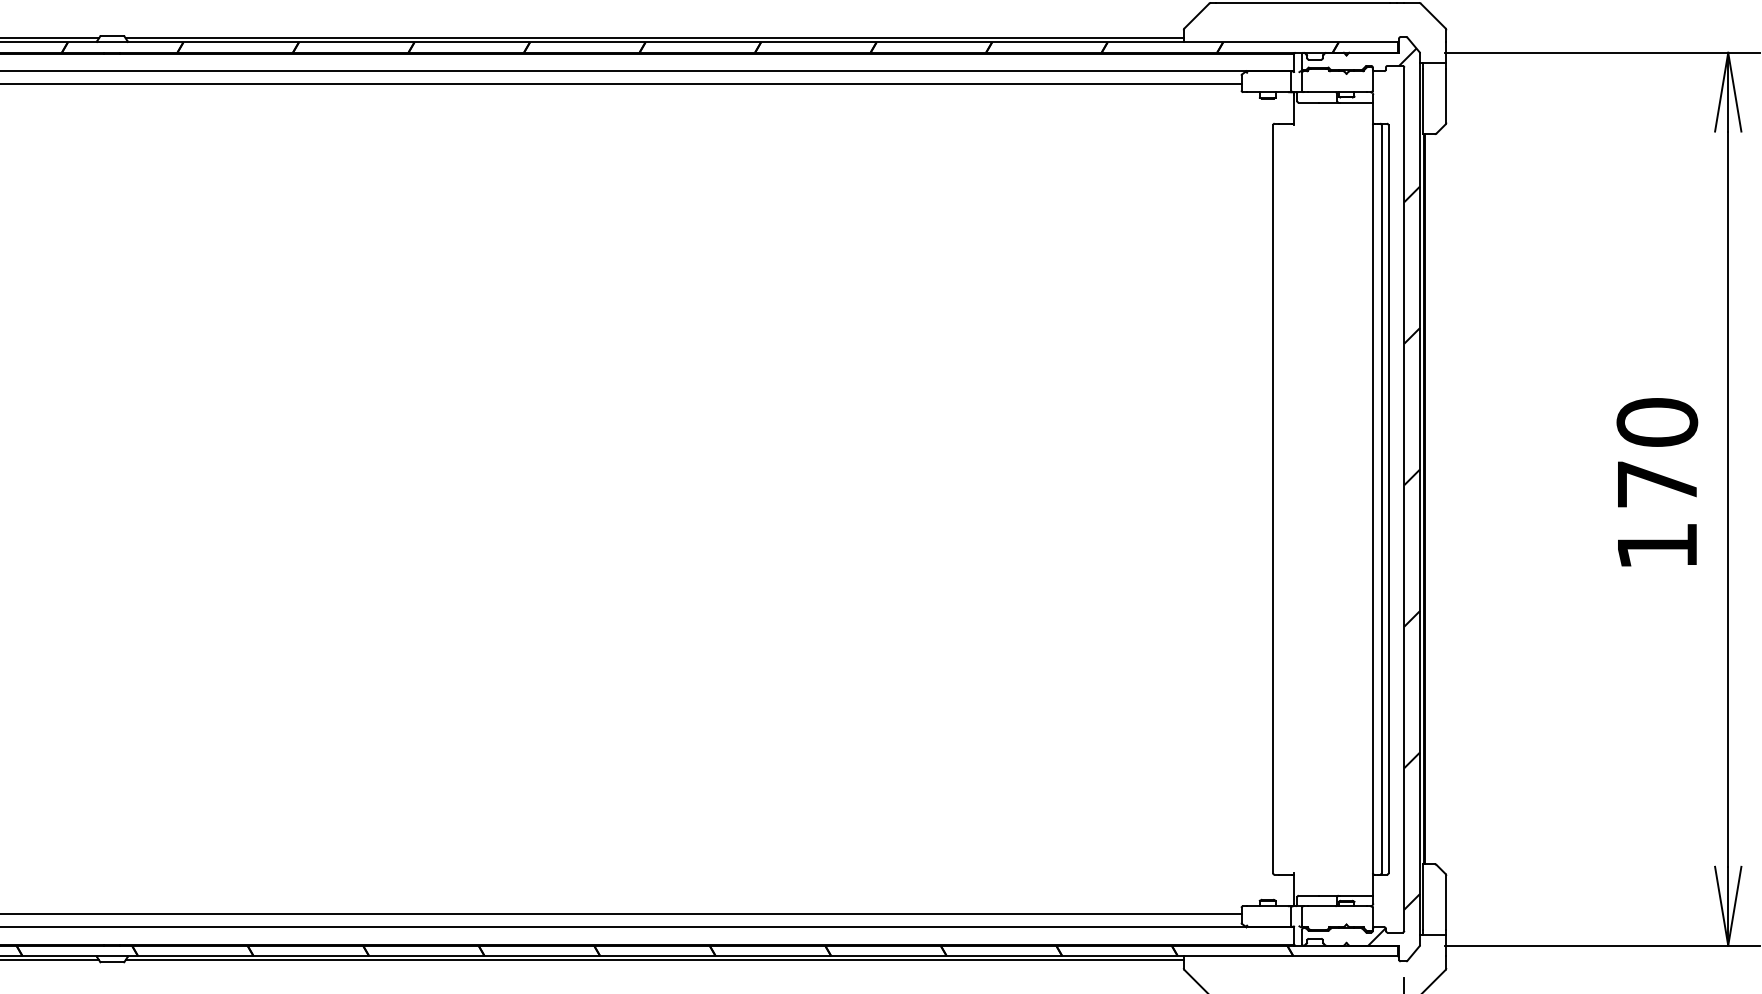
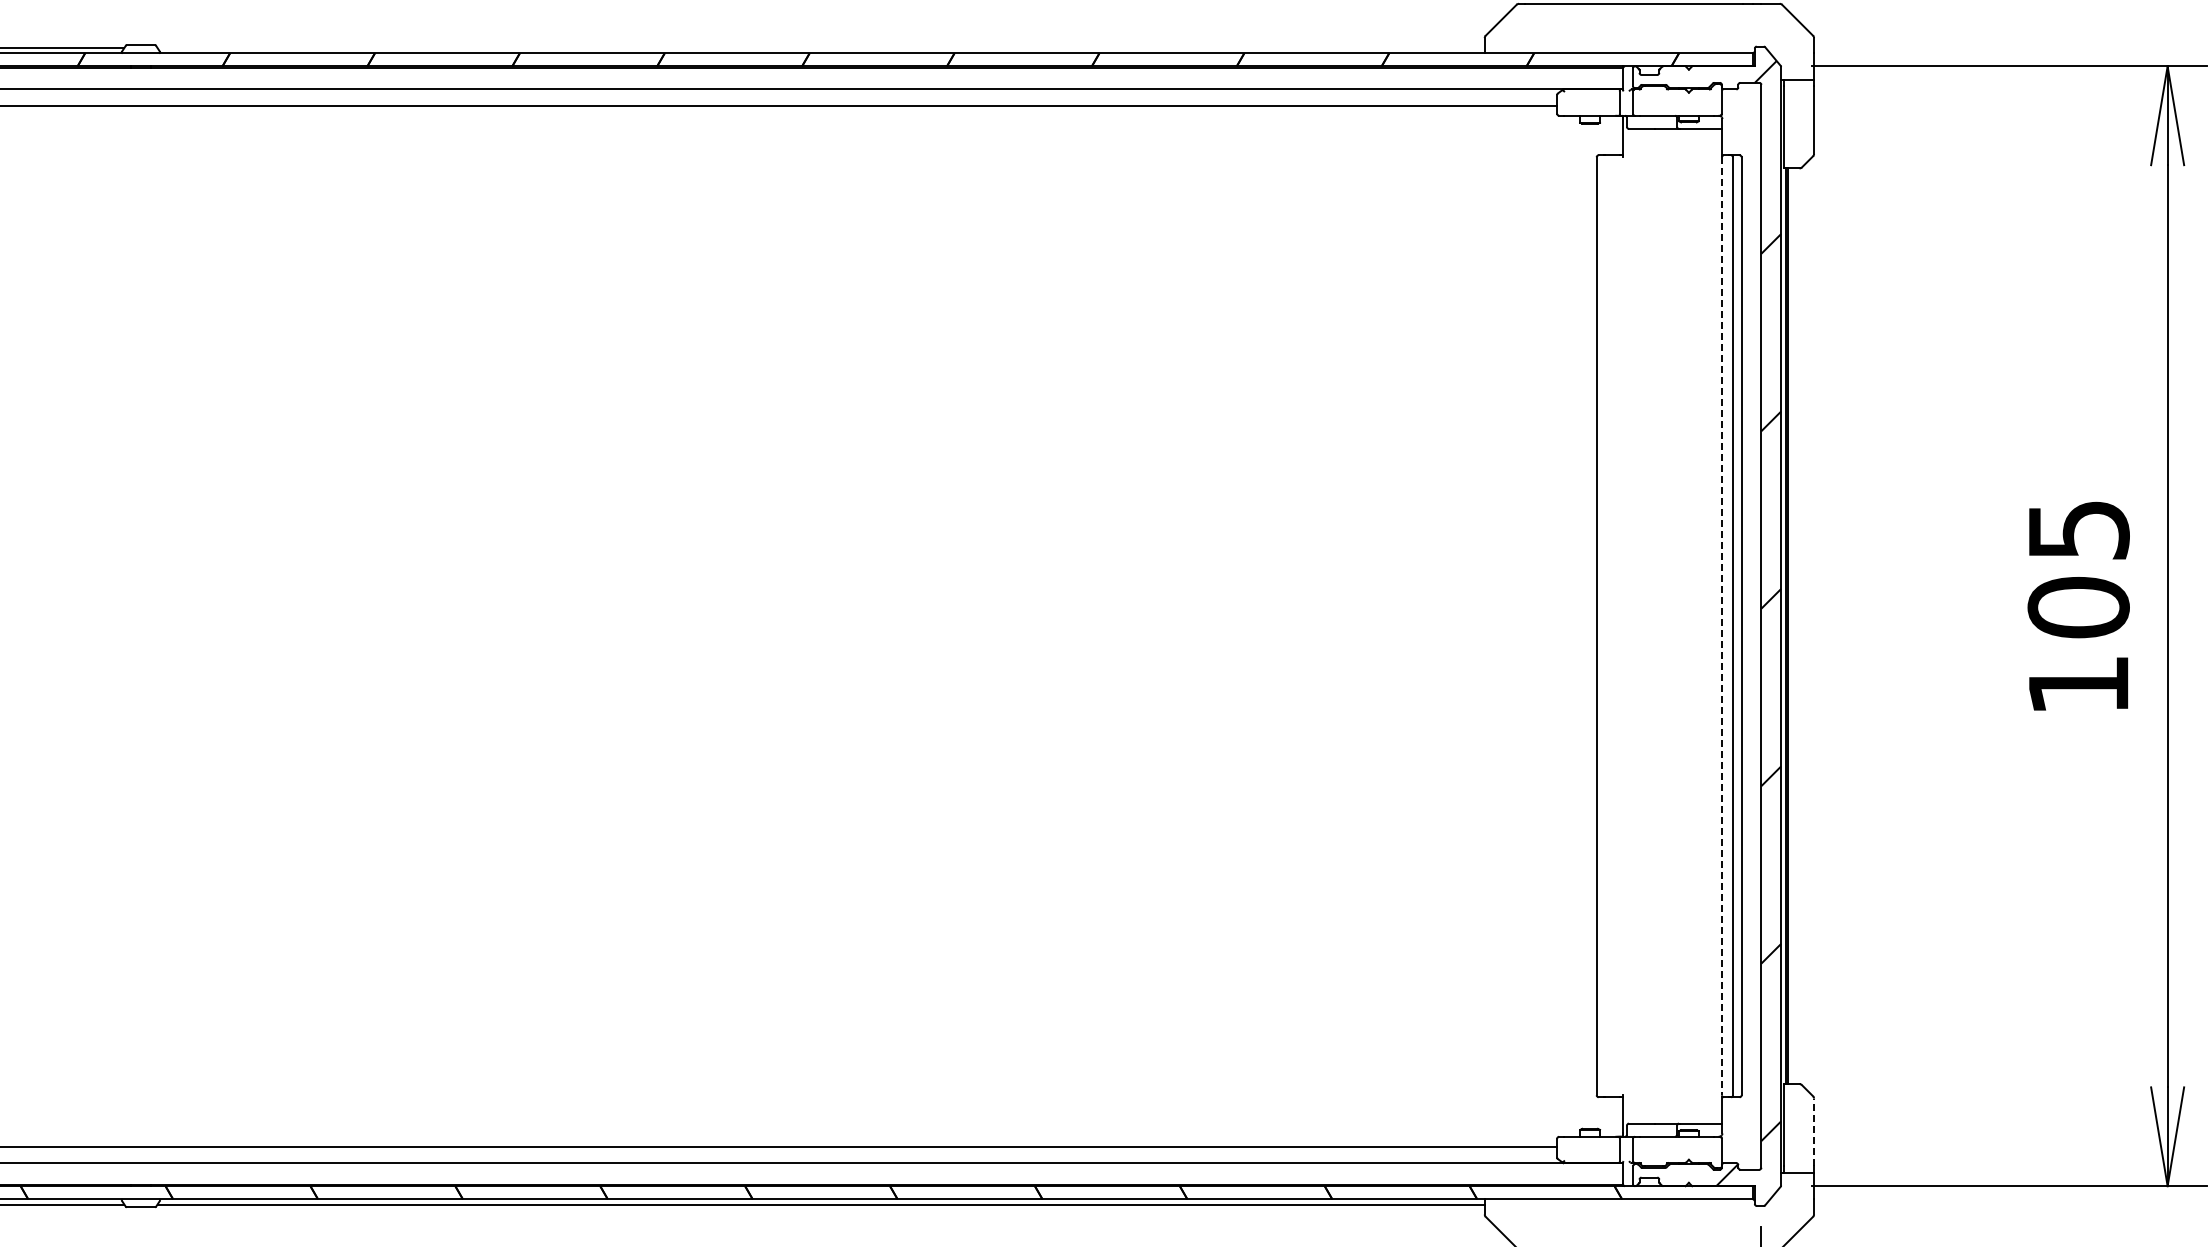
line: (654, 37) -> (820, 47), removed
text: (1657, 453) -> (2078, 568), 170 -> 105
line: (1372, 499) -> (1721, 626), solid -> dashed
line: (1446, 902) -> (1814, 1132), solid -> dashed

